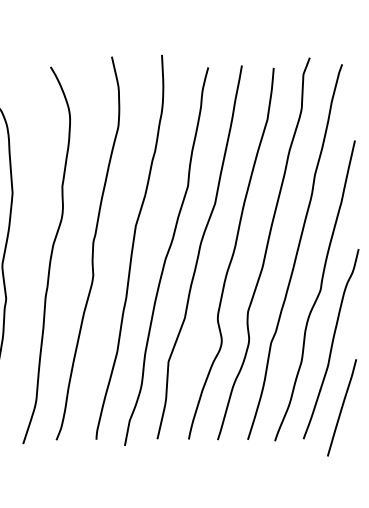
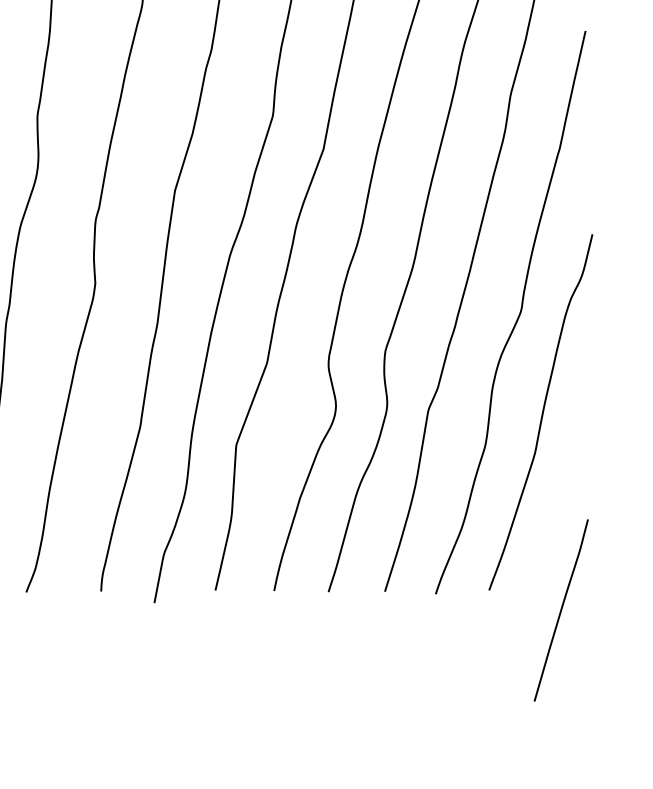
line: (341, 407) -> (560, 609), moved

